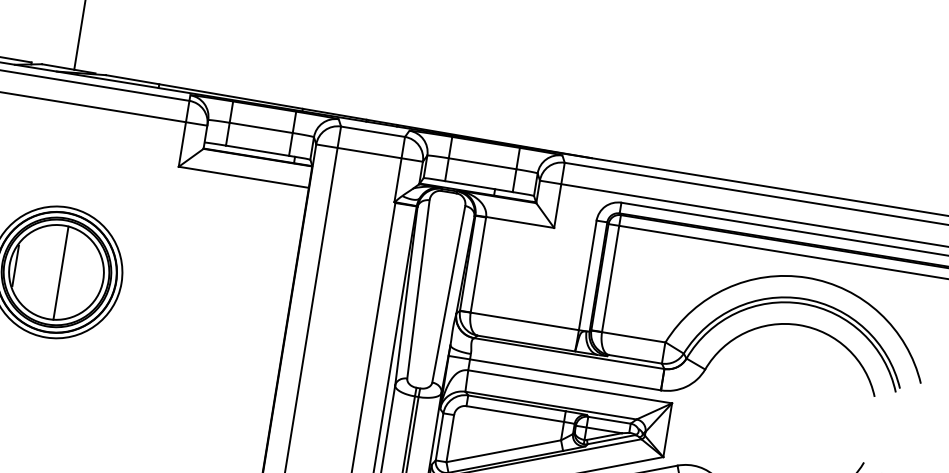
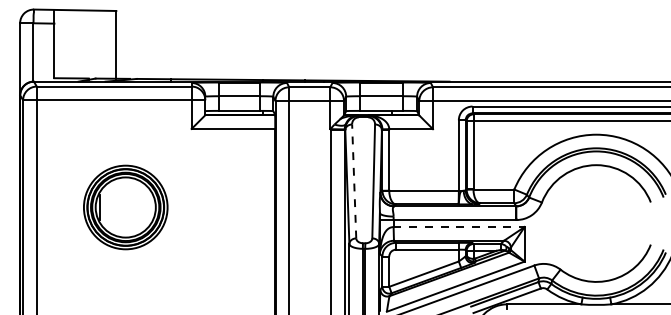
line: (60, 273) -> (128, 207), removed
line: (418, 289) -> (354, 181), solid -> dashed
line: (570, 387) -> (459, 227), solid -> dashed

